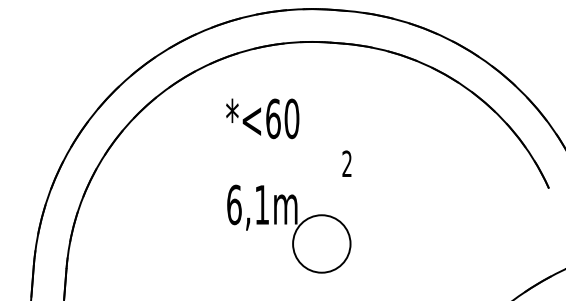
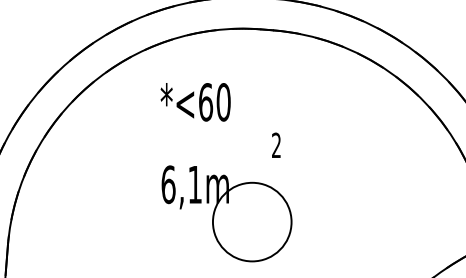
circle: (321, 243) -> (251, 221), size x1.43

